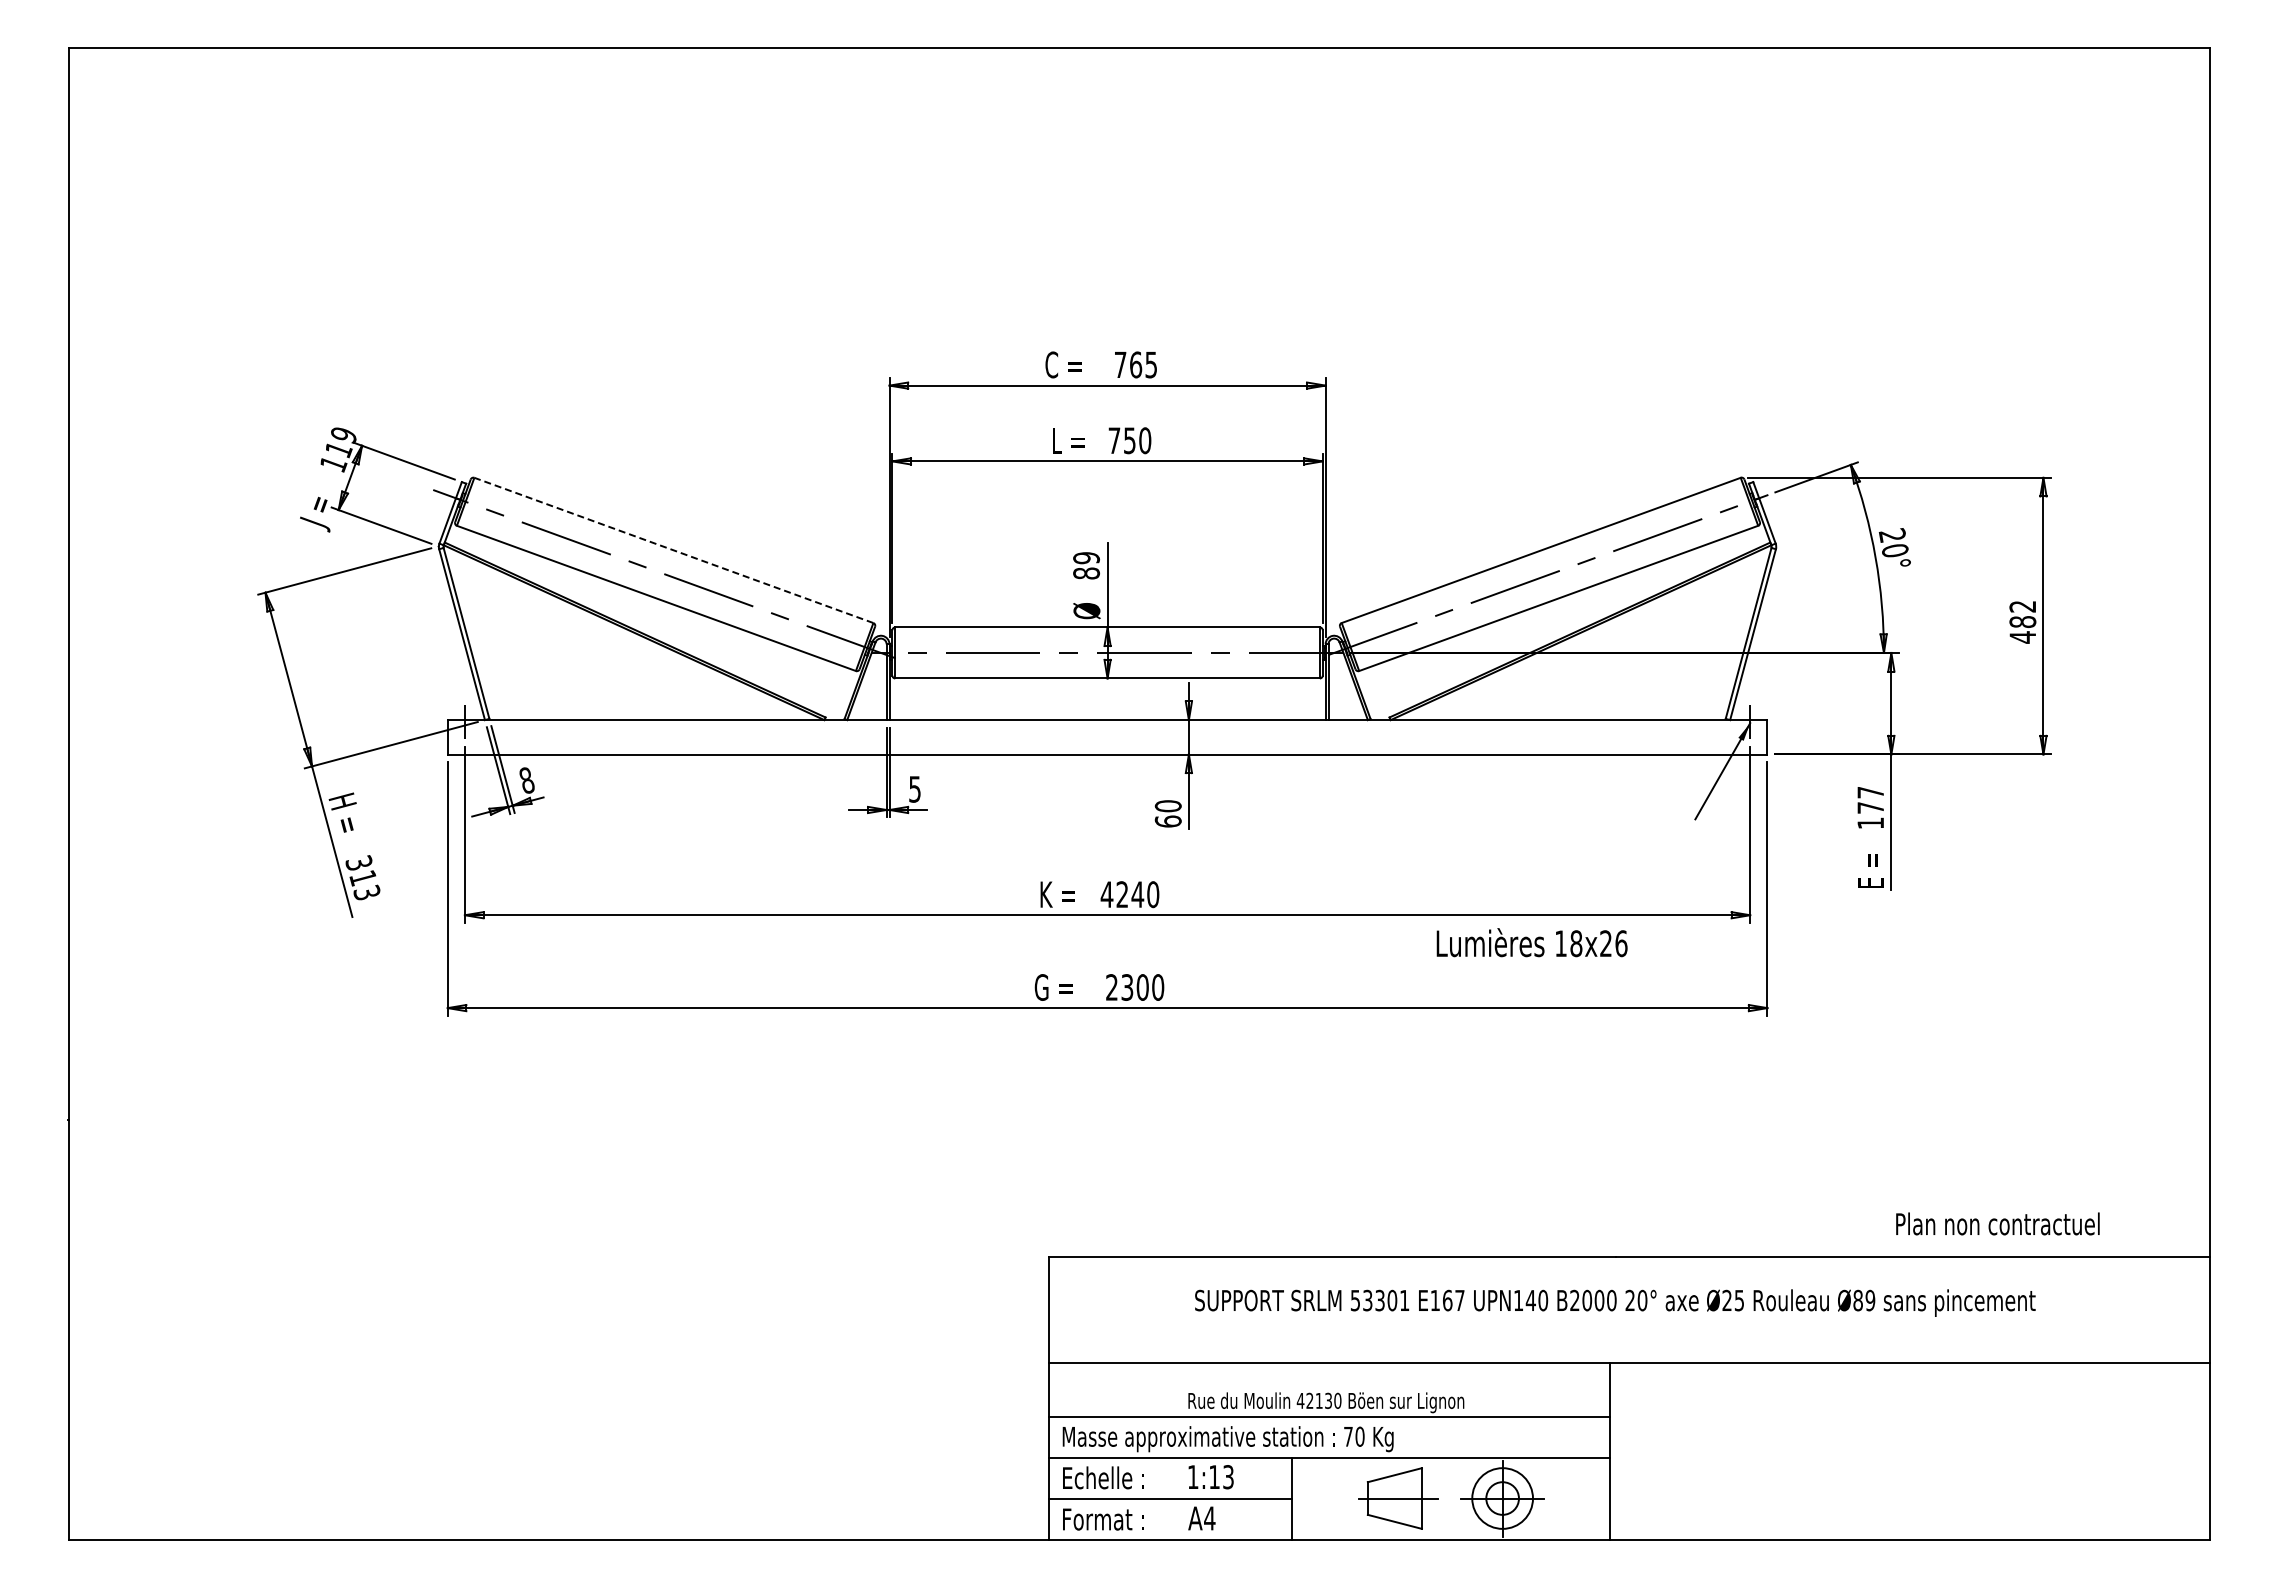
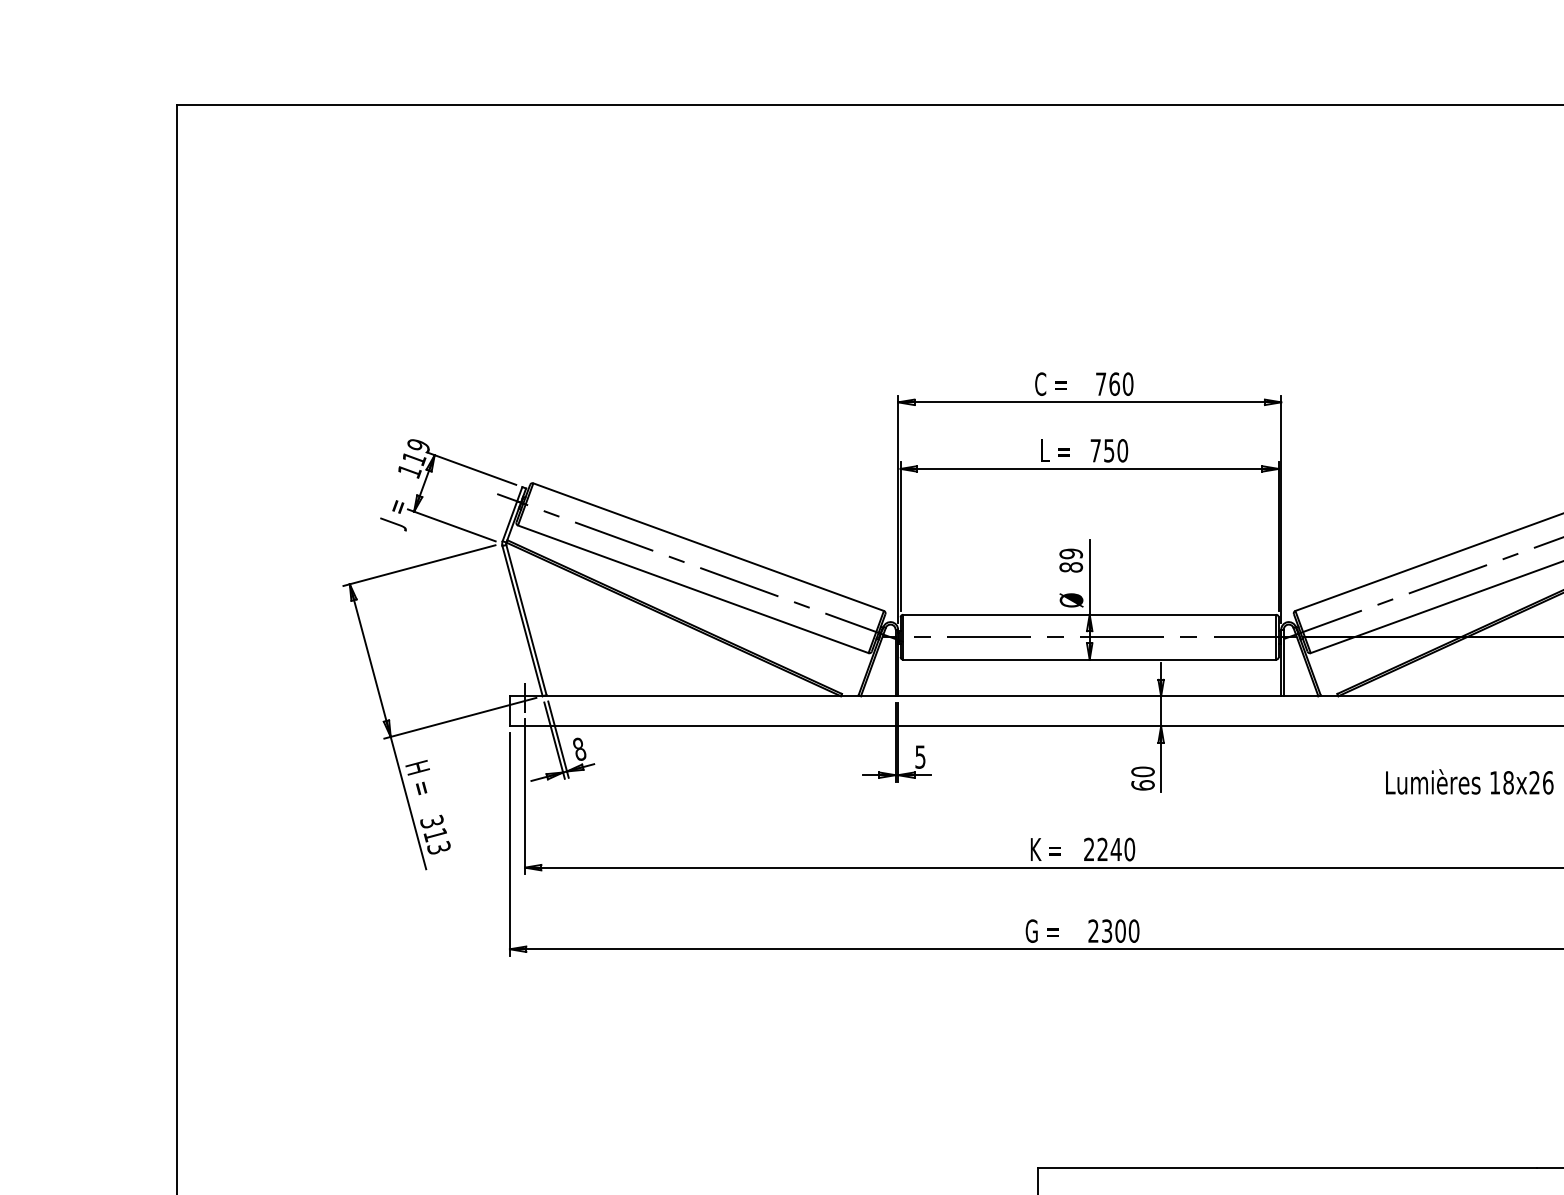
text: (1151, 364) -> (1128, 383), 765 -> 760
line: (673, 550) -> (708, 547), dashed -> solid
text: (1106, 894) -> (1088, 849), 4240 -> 2240
text: (1531, 942) -> (1469, 781), moved

